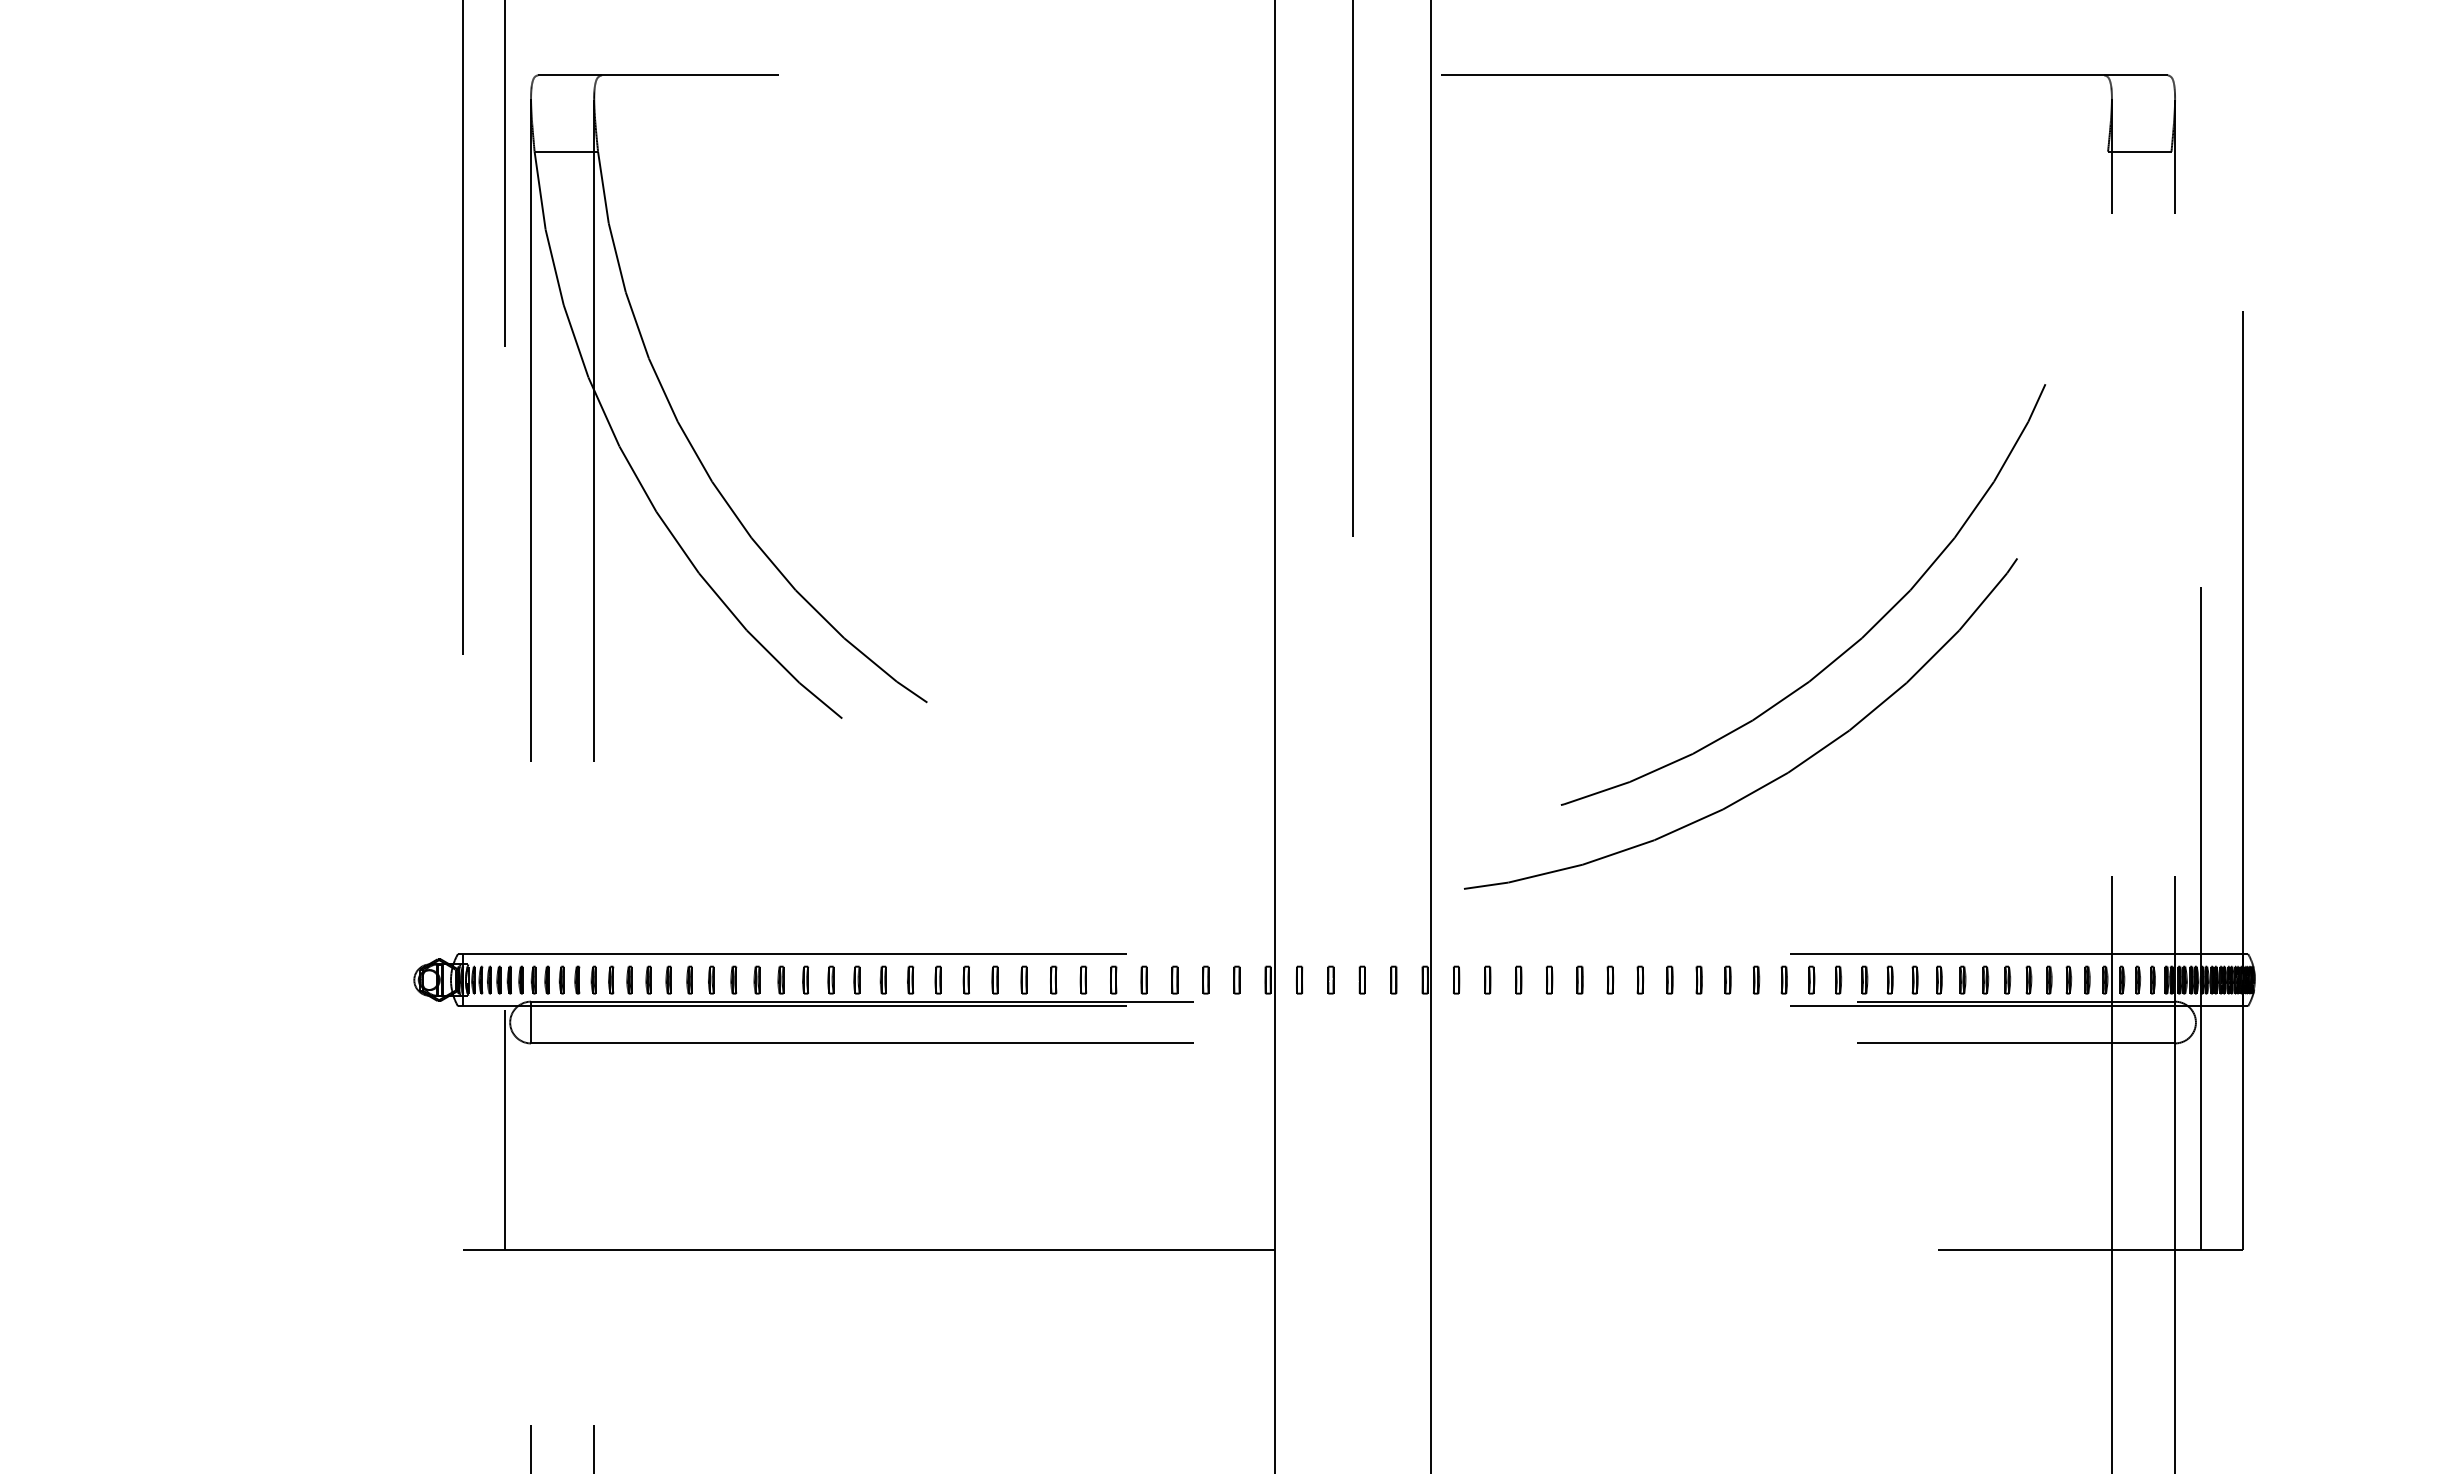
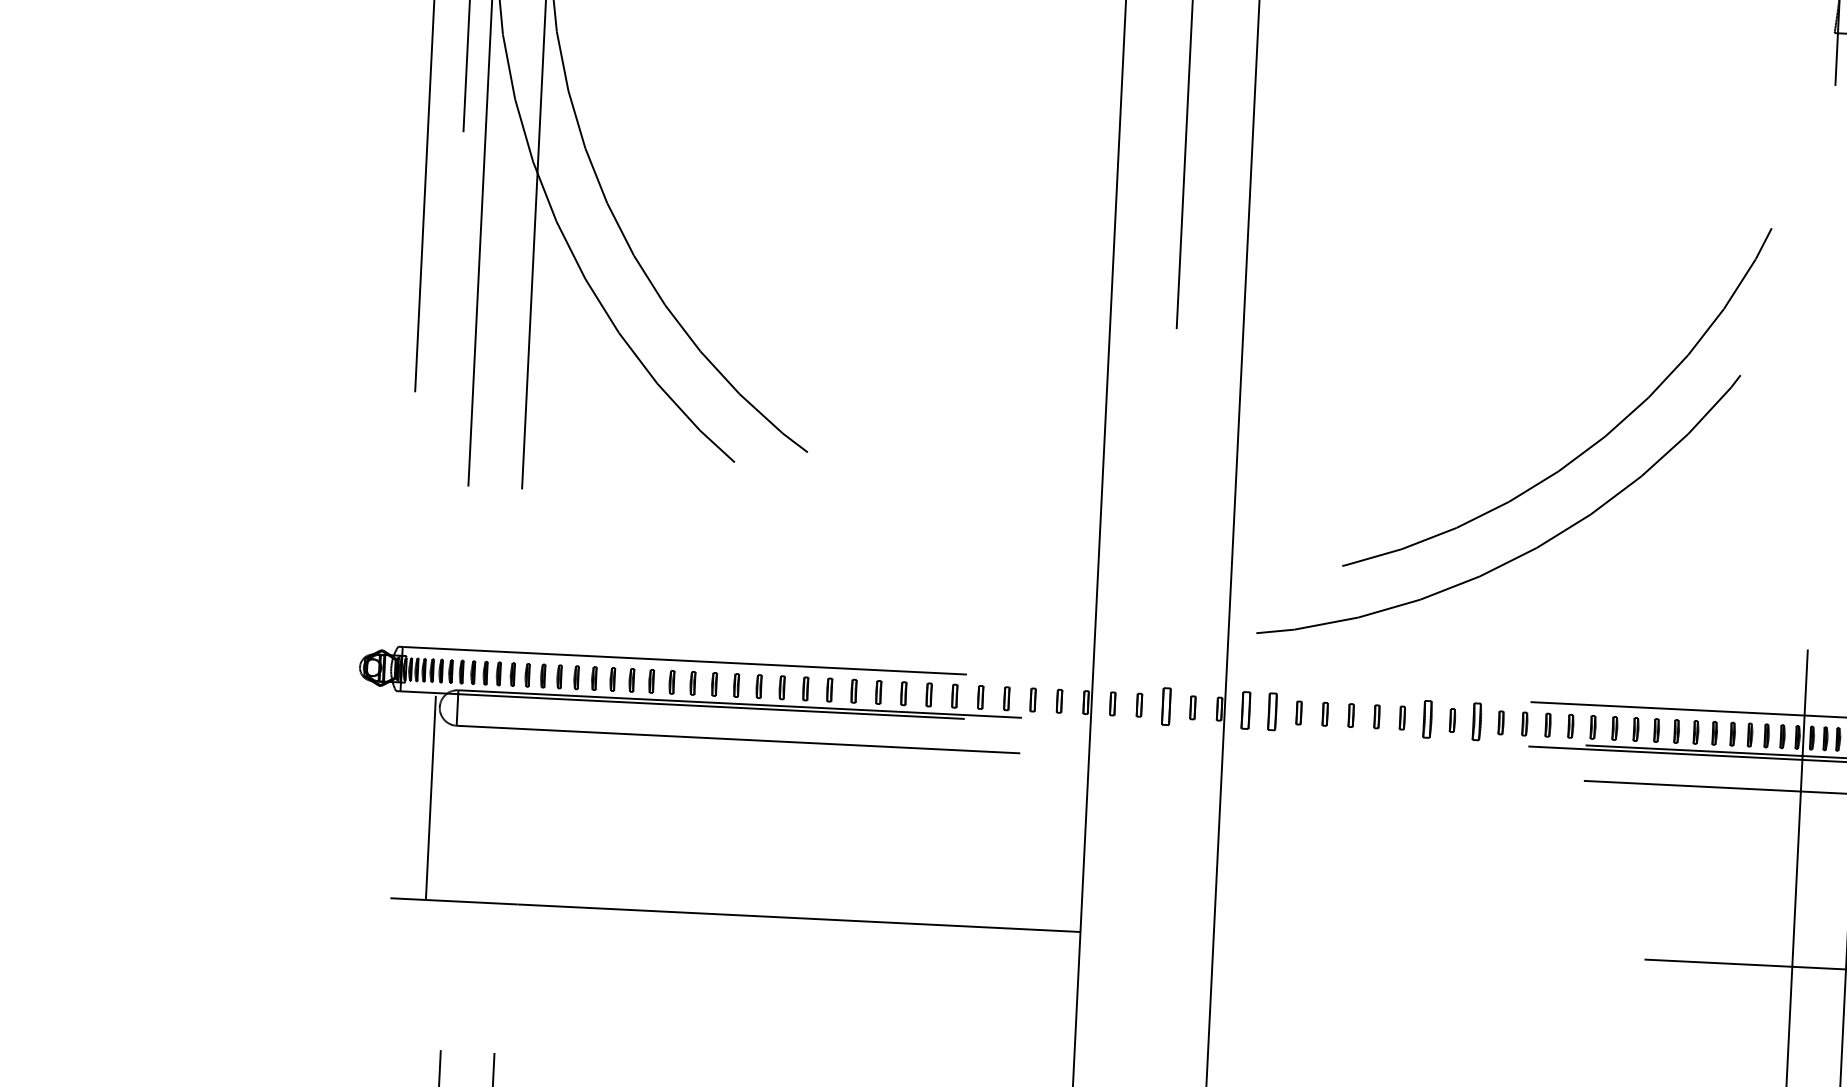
part: (1361, 979) -> (1165, 705), size x1.6
part: (1456, 979) -> (1246, 709), size x1.6
part: (1487, 979) -> (1272, 711), size x1.6
part: (1669, 979) -> (1427, 718), size x1.6
part: (1727, 979) -> (1476, 721), size x1.6

